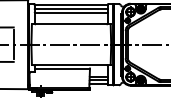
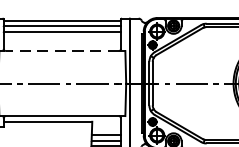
line: (70, 24) -> (61, 51), solid -> dashed

